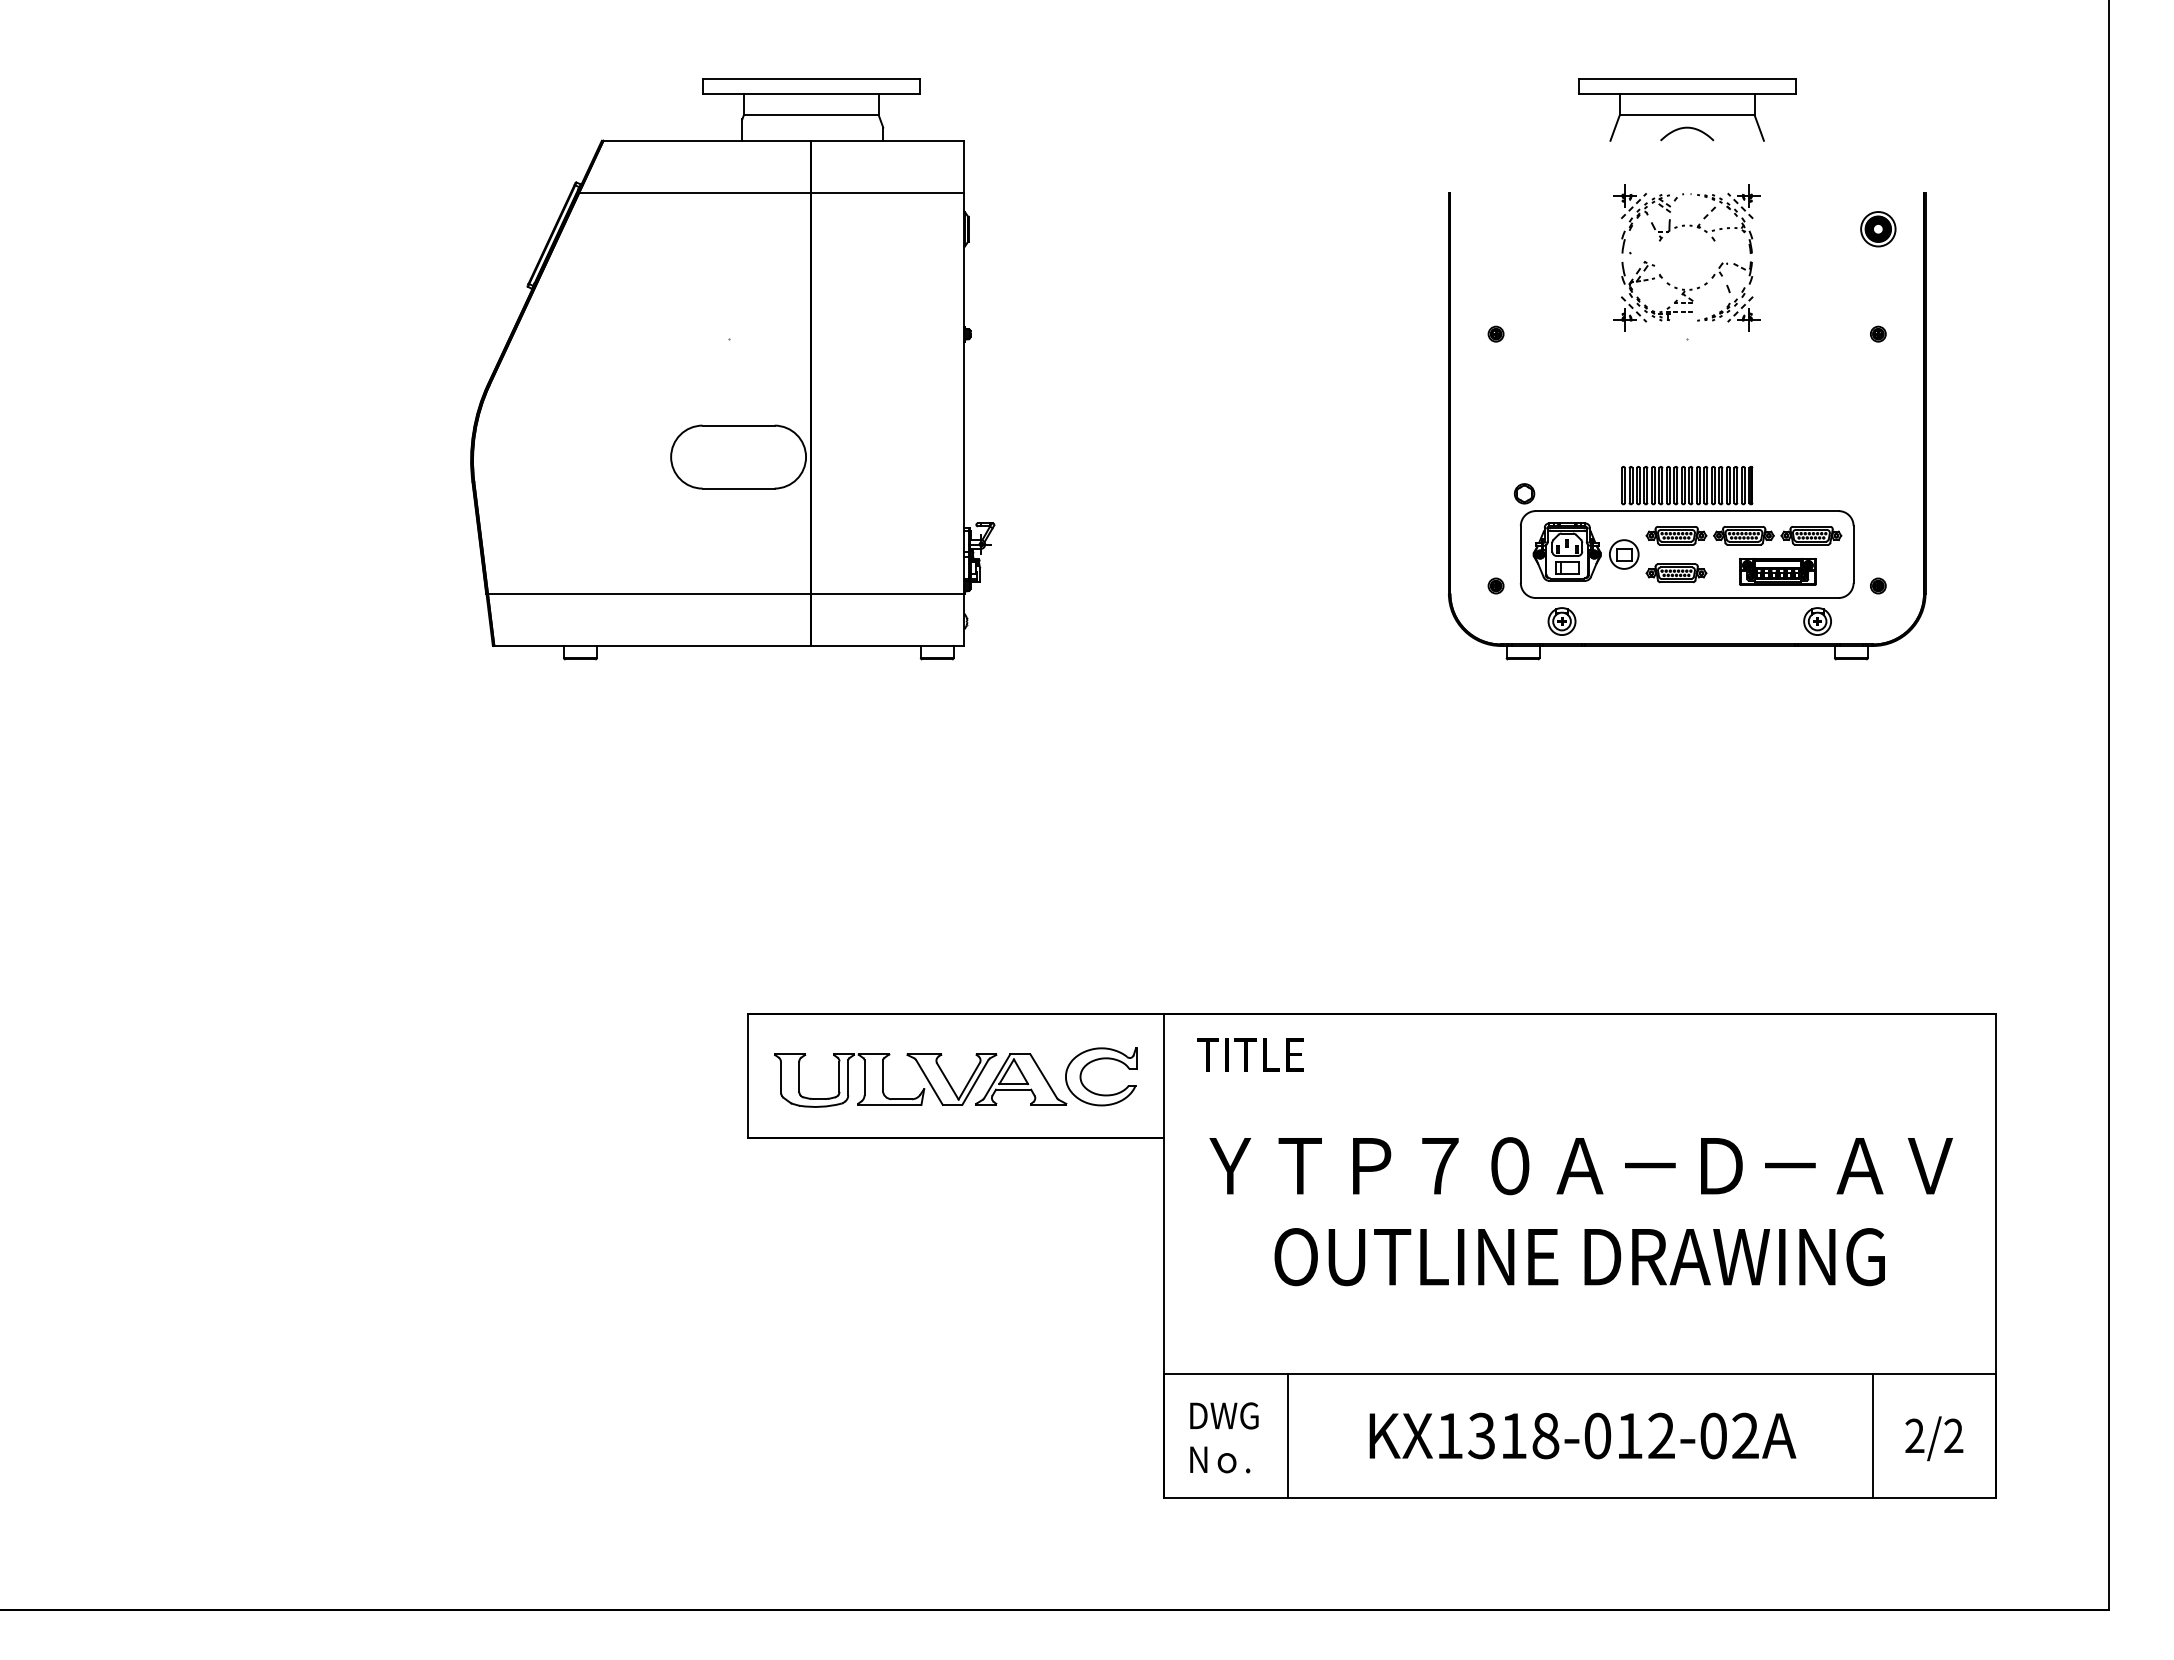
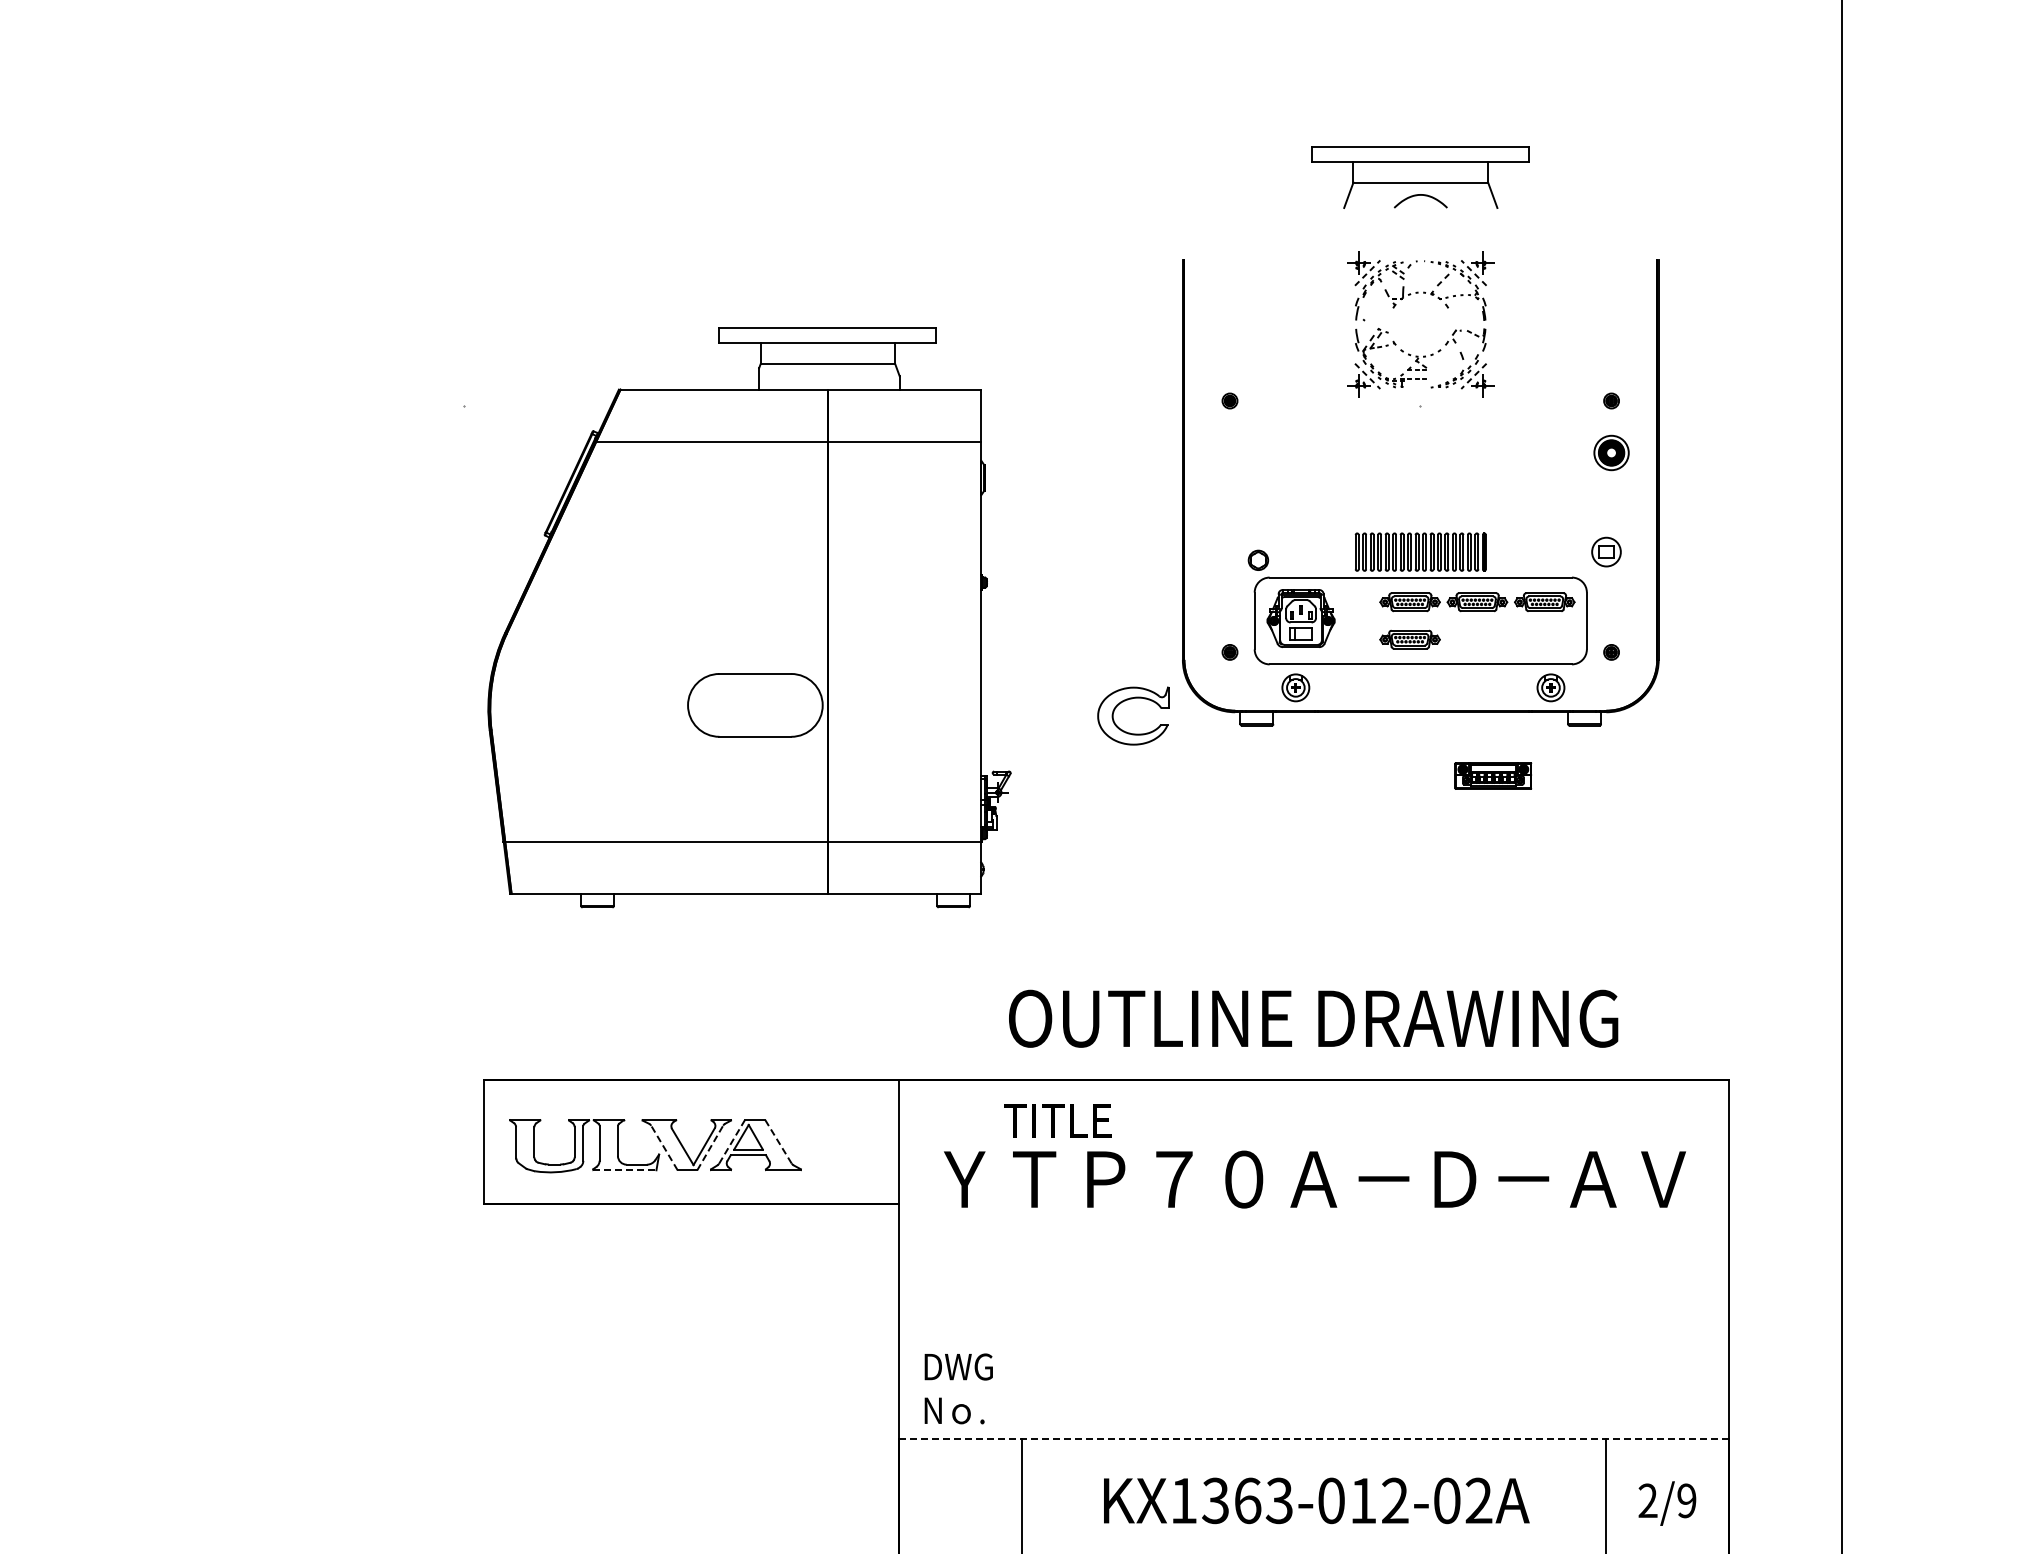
part: (1878, 229) -> (1611, 453), moved
part: (732, 369) -> (749, 617), moved
part: (1624, 554) -> (1606, 552), moved
part: (1777, 571) -> (1492, 775), moved
text: (1250, 1054) -> (1057, 1120), moved
part: (1095, 1061) -> (1127, 700), moved
line: (997, 1076) -> (732, 1142), solid -> dashed
line: (1043, 1076) -> (778, 1142), solid -> dashed
line: (929, 1082) -> (664, 1147), solid -> dashed
line: (975, 1082) -> (710, 1147), solid -> dashed
line: (889, 1104) -> (624, 1169), solid -> dashed
text: (1580, 1166) -> (1314, 1179), moved
text: (1579, 1257) -> (1313, 1019), moved
line: (1580, 1374) -> (1314, 1439), solid -> dashed
text: (1530, 1435) -> (1264, 1500), KX1318-012-02A -> KX1363-012-02A
text: (1953, 1436) -> (1686, 1501), 2/2 -> 2/9
text: (1224, 1437) -> (958, 1388), moved

